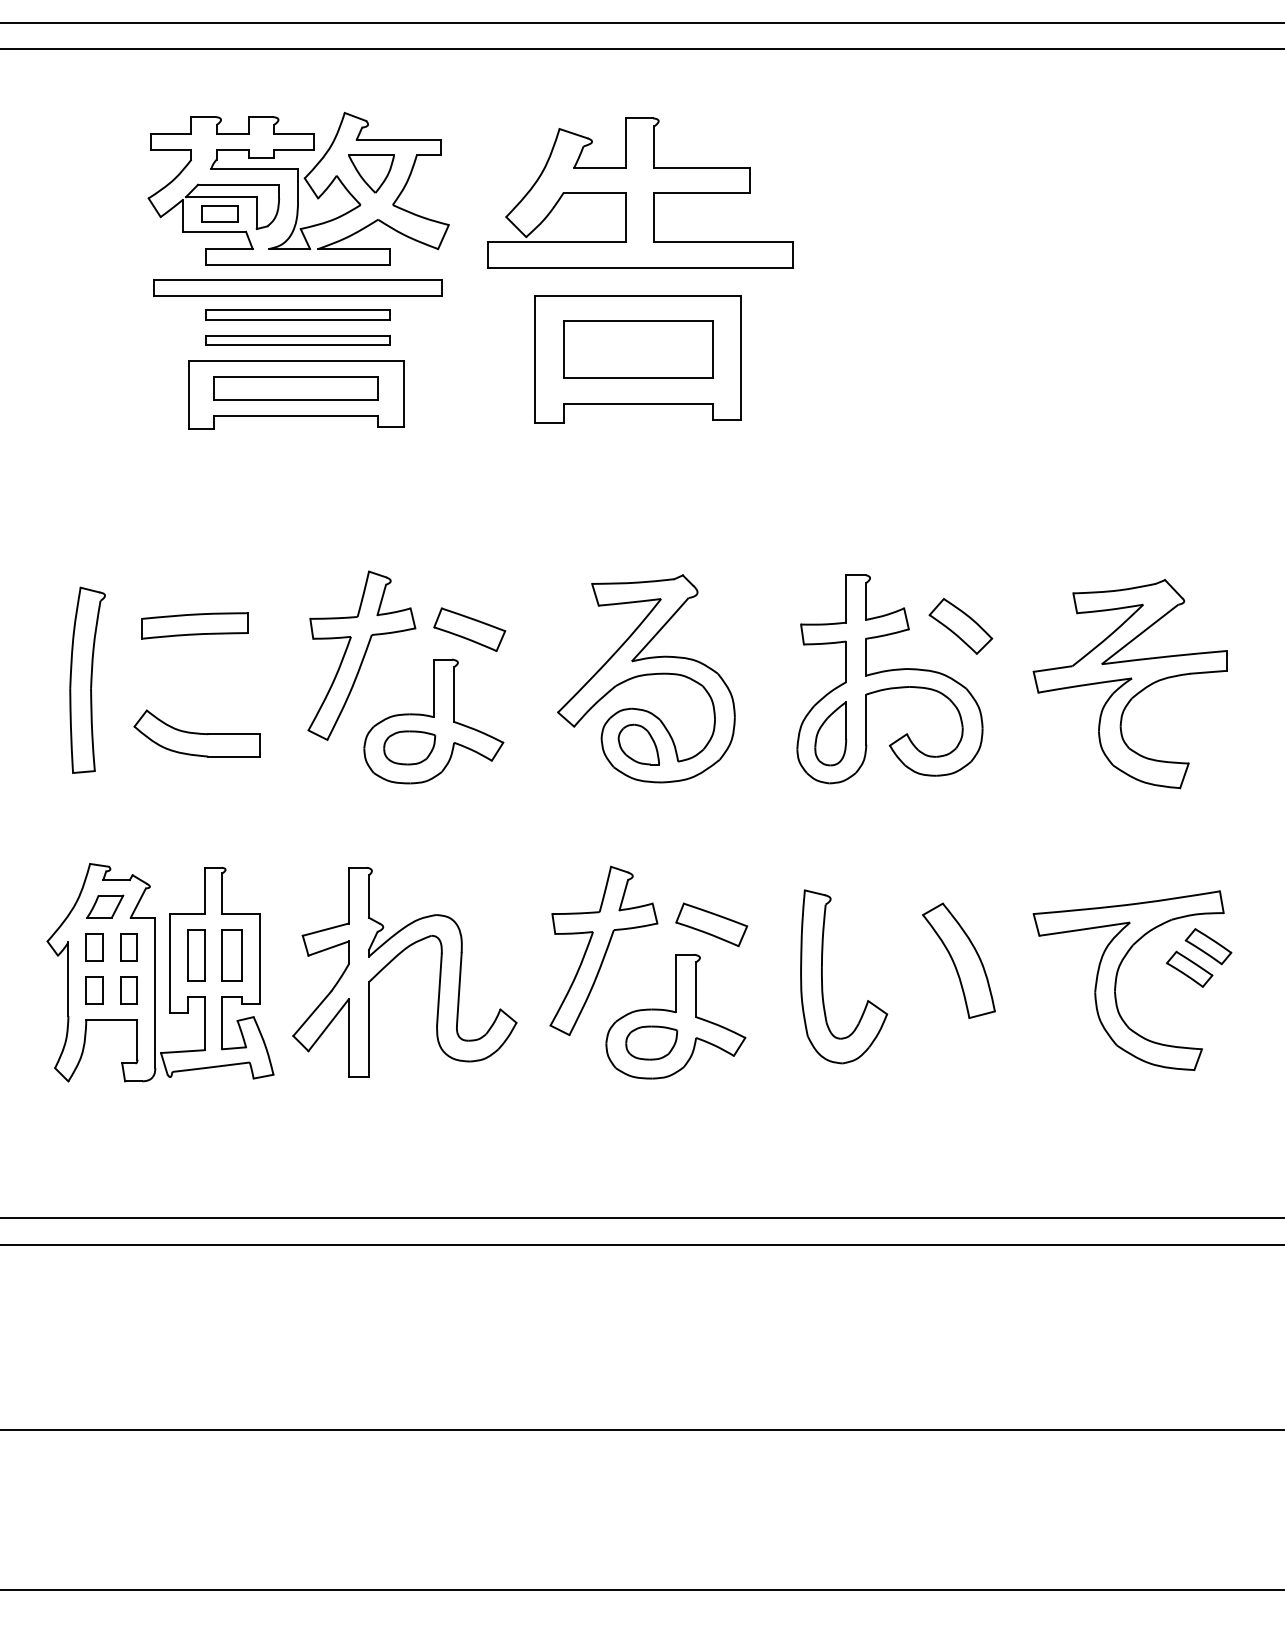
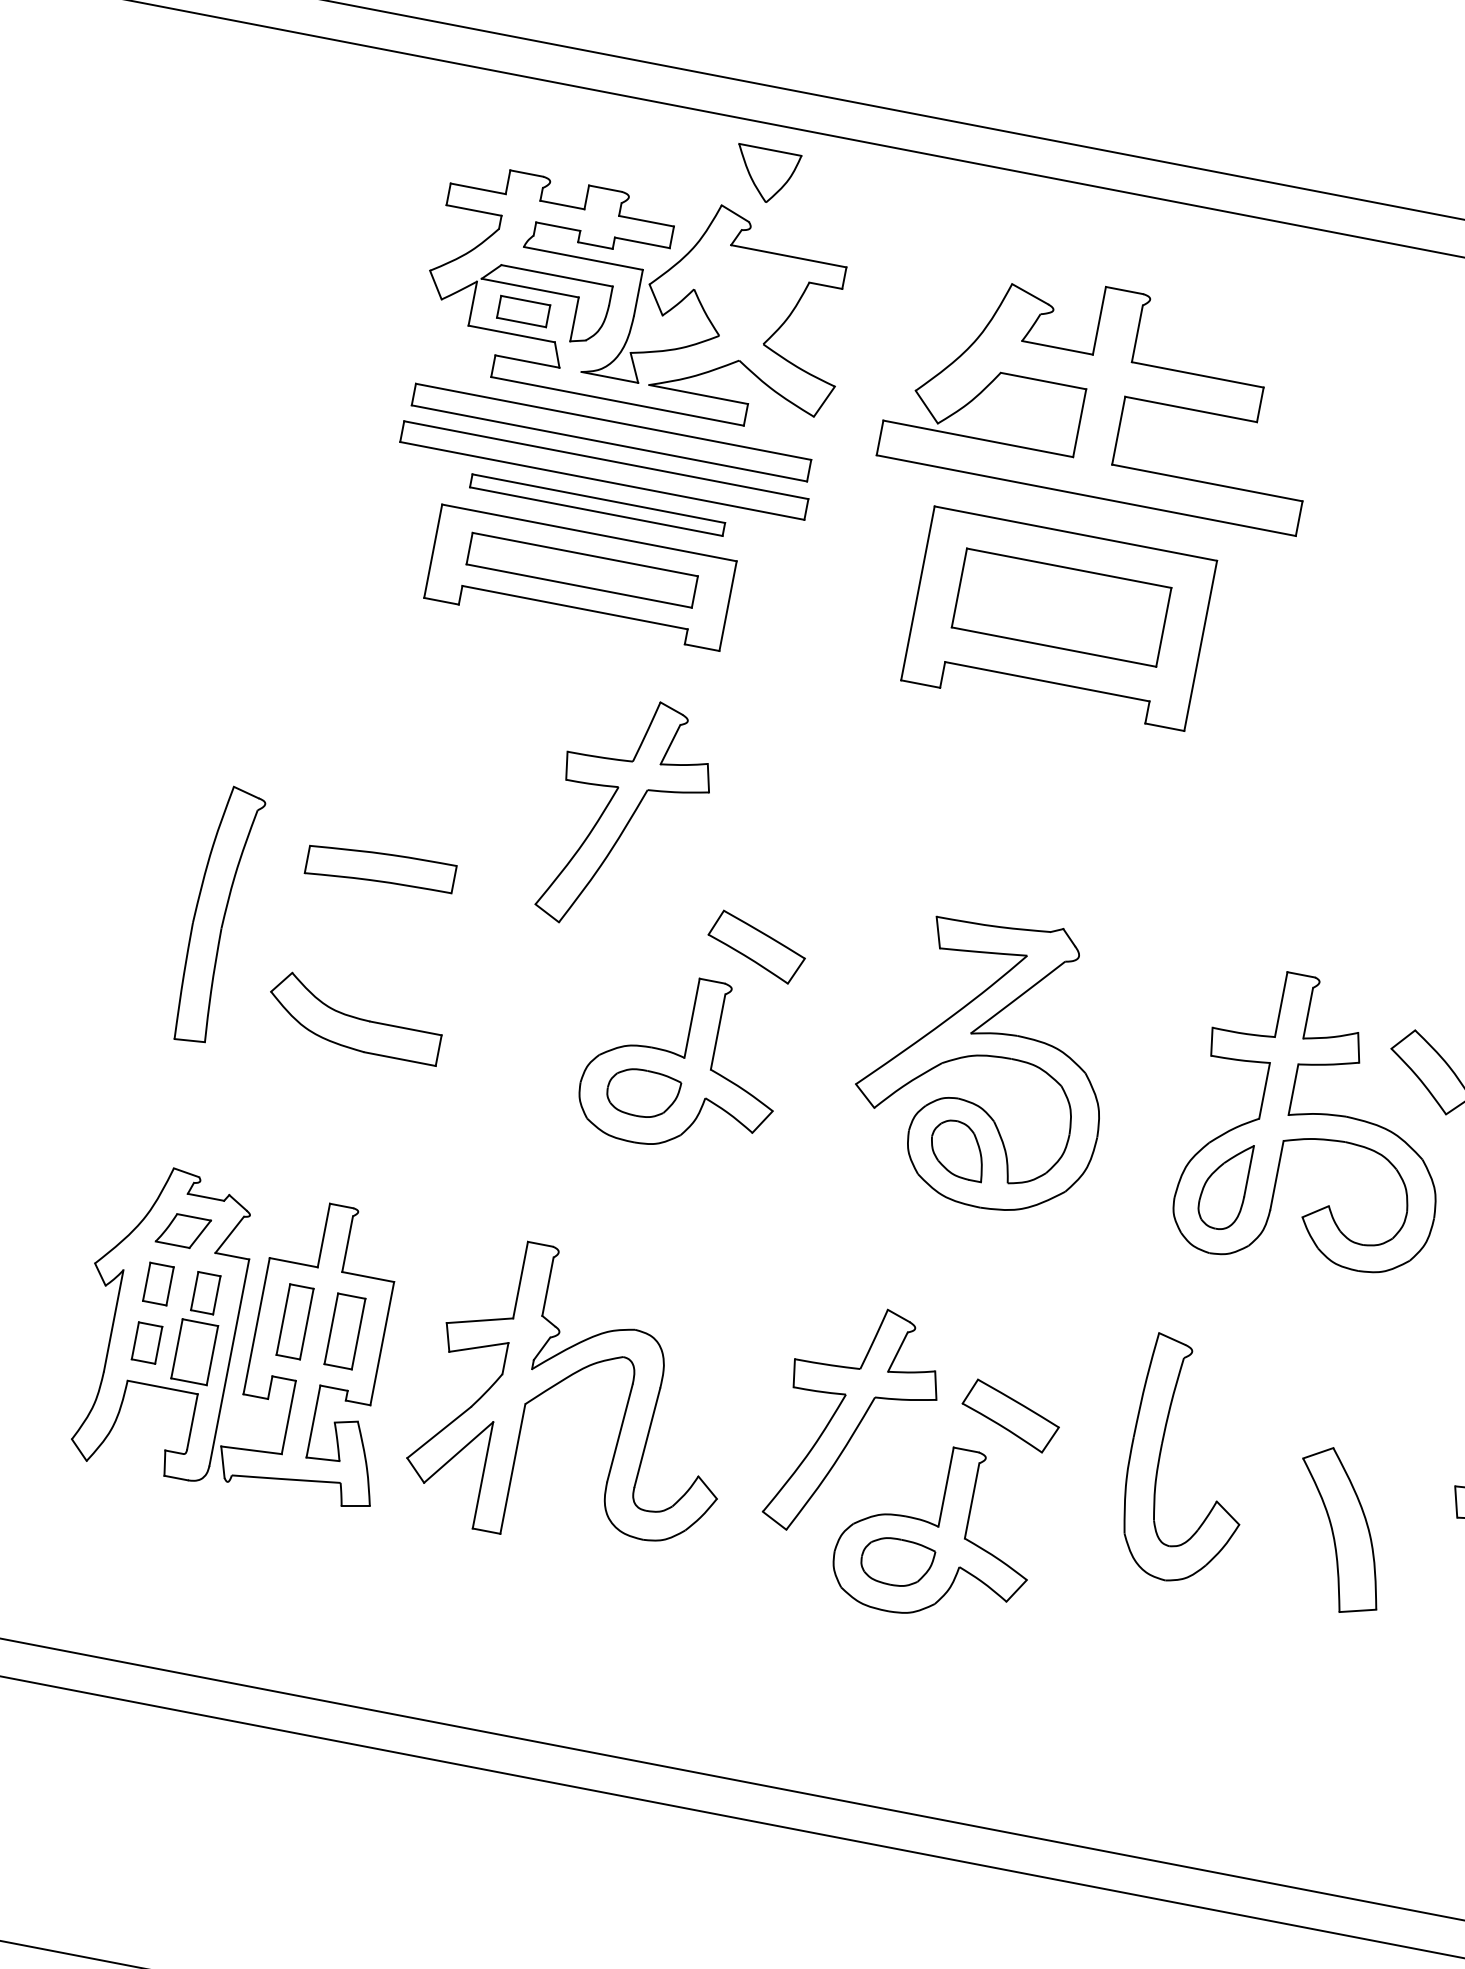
part: (371, 173) -> (765, 174), moved
part: (297, 314) -> (603, 469), size x1.6
part: (361, 655) -> (628, 815), moved
part: (822, 976) -> (1160, 1455), moved
part: (128, 990) -> (193, 1352), size x1.6

